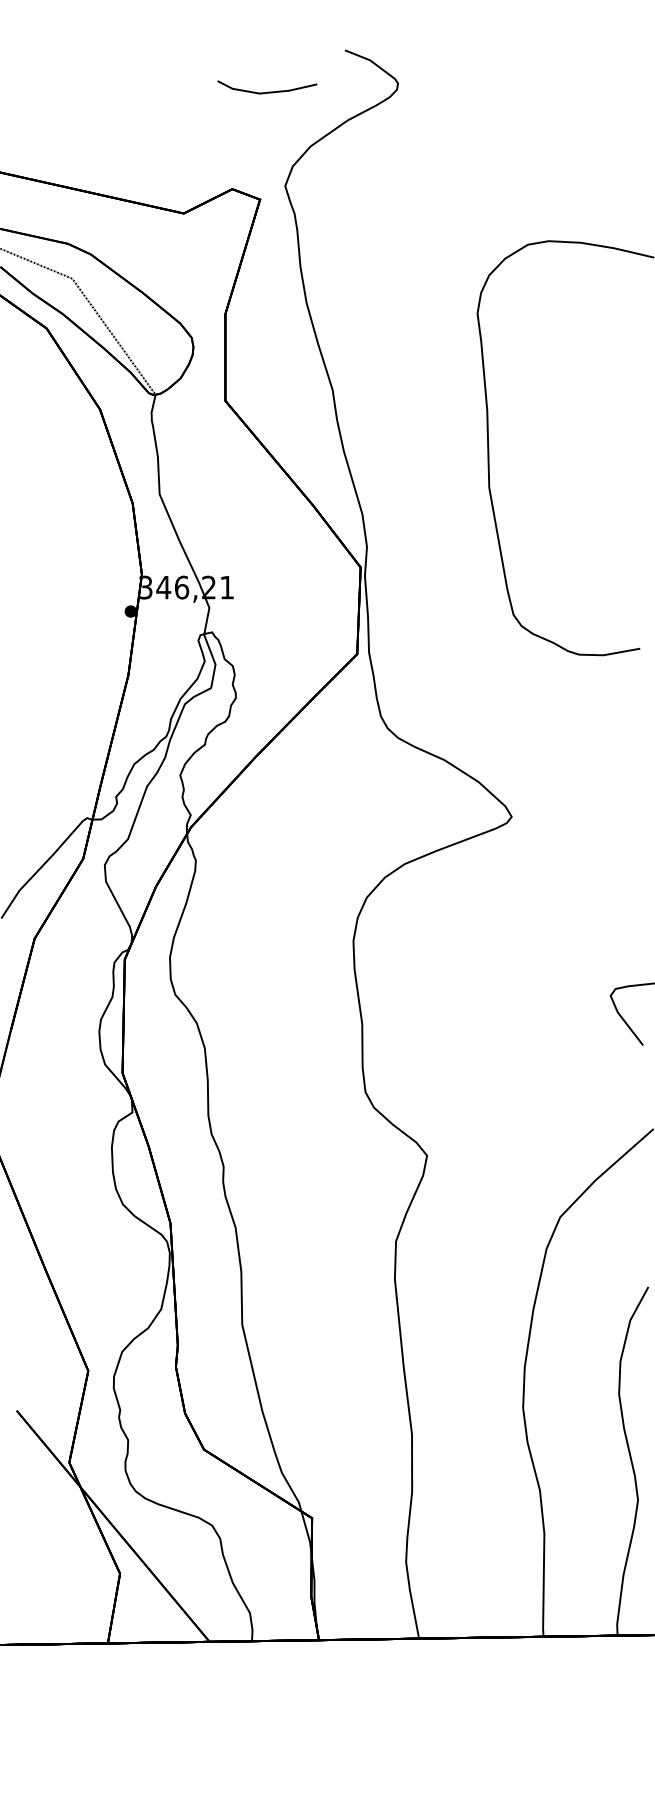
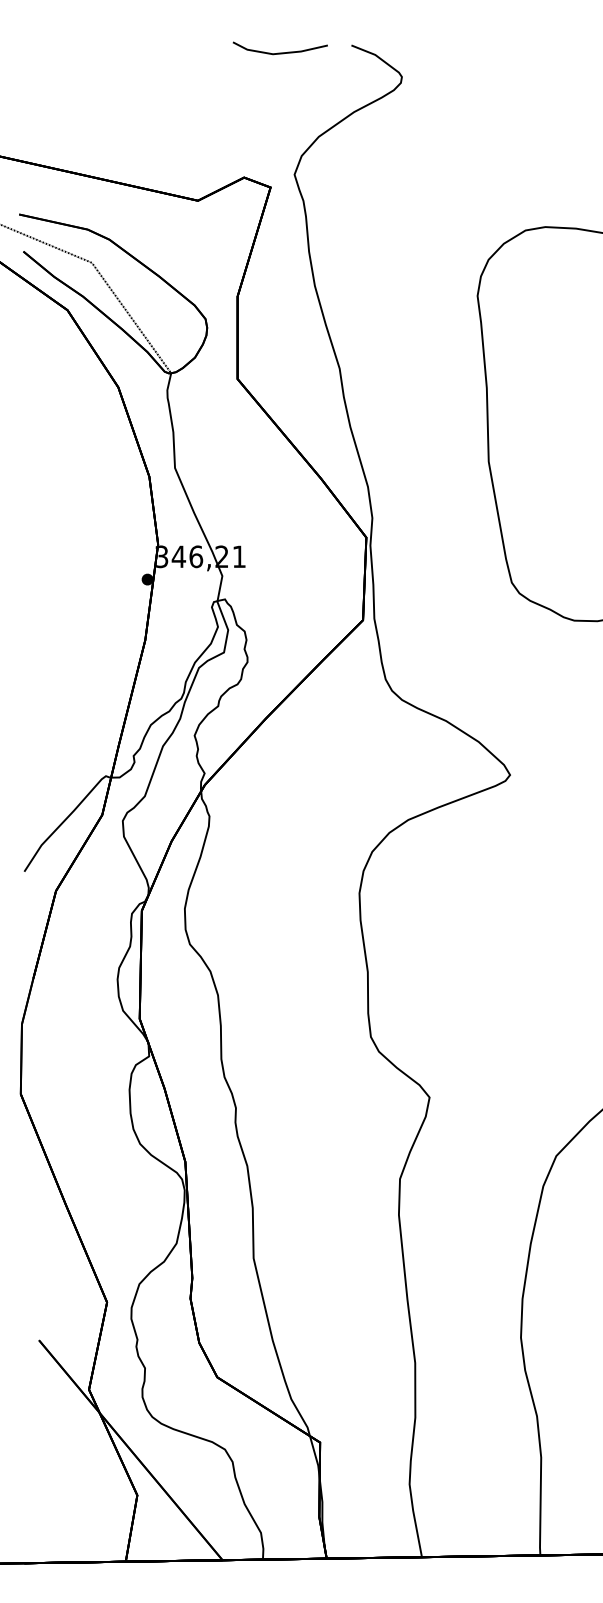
line: (267, 91) -> (280, 52), moved

